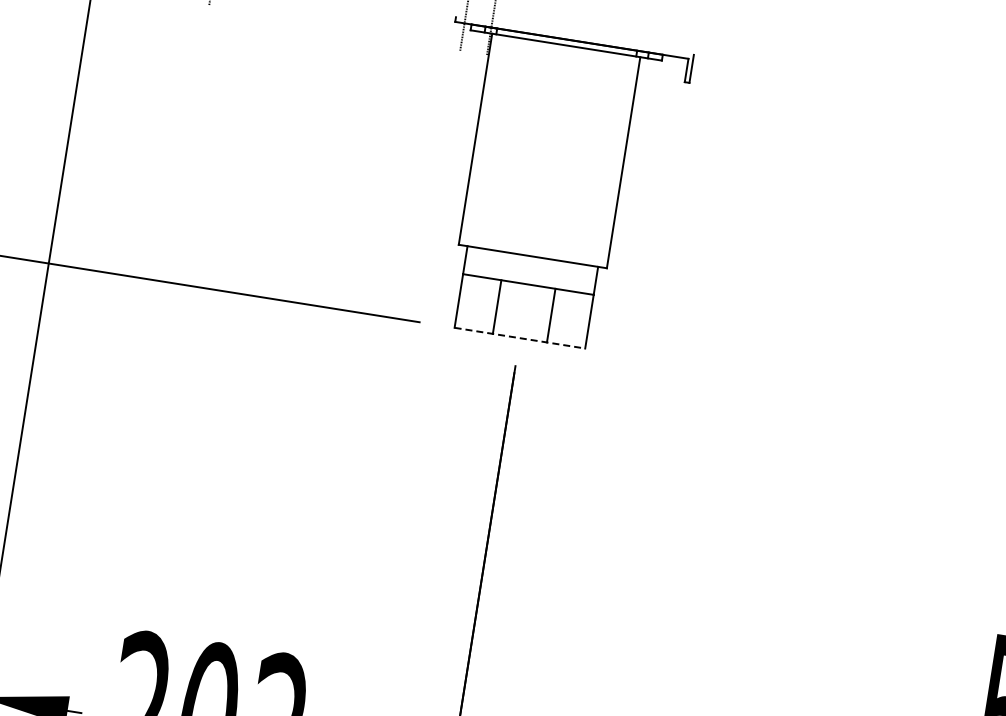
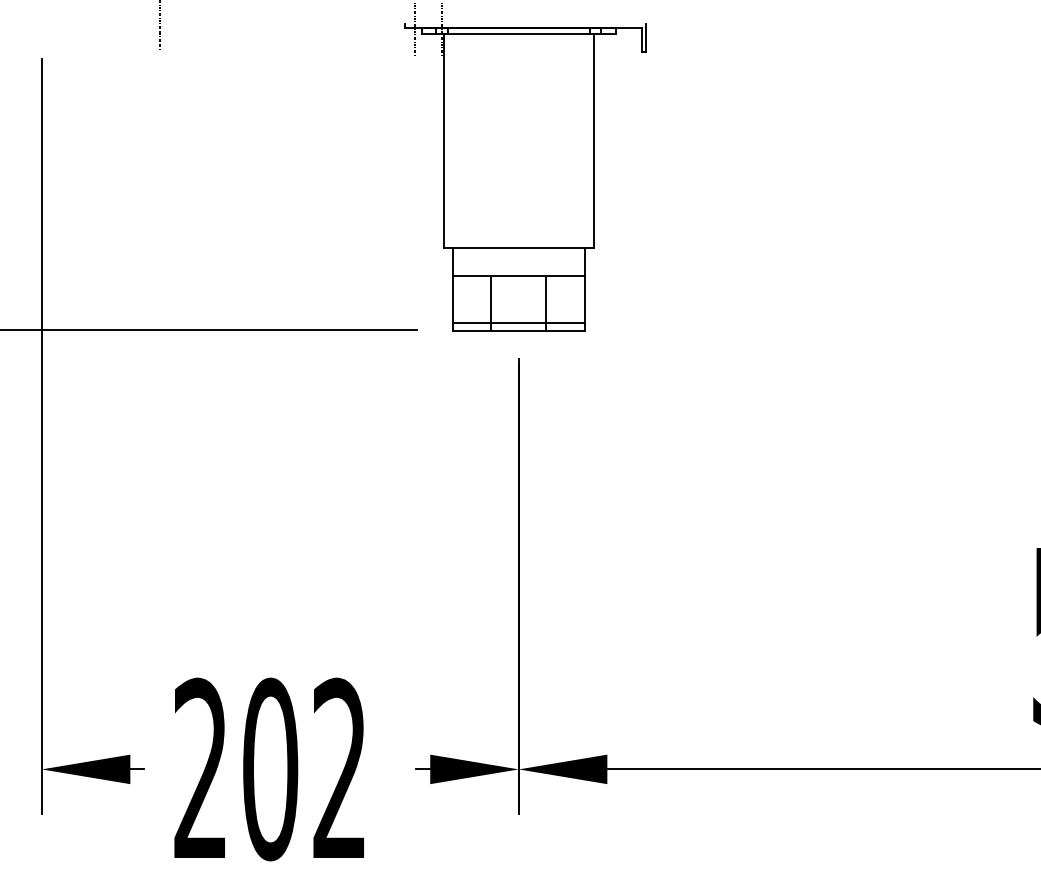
line: (520, 331) -> (518, 323), added
line: (520, 338) -> (519, 330), dashed -> solid

